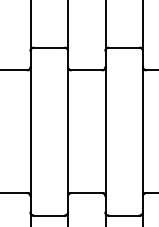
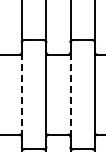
line: (30, 131) -> (21, 94), solid -> dashed
line: (105, 131) -> (70, 94), solid -> dashed

